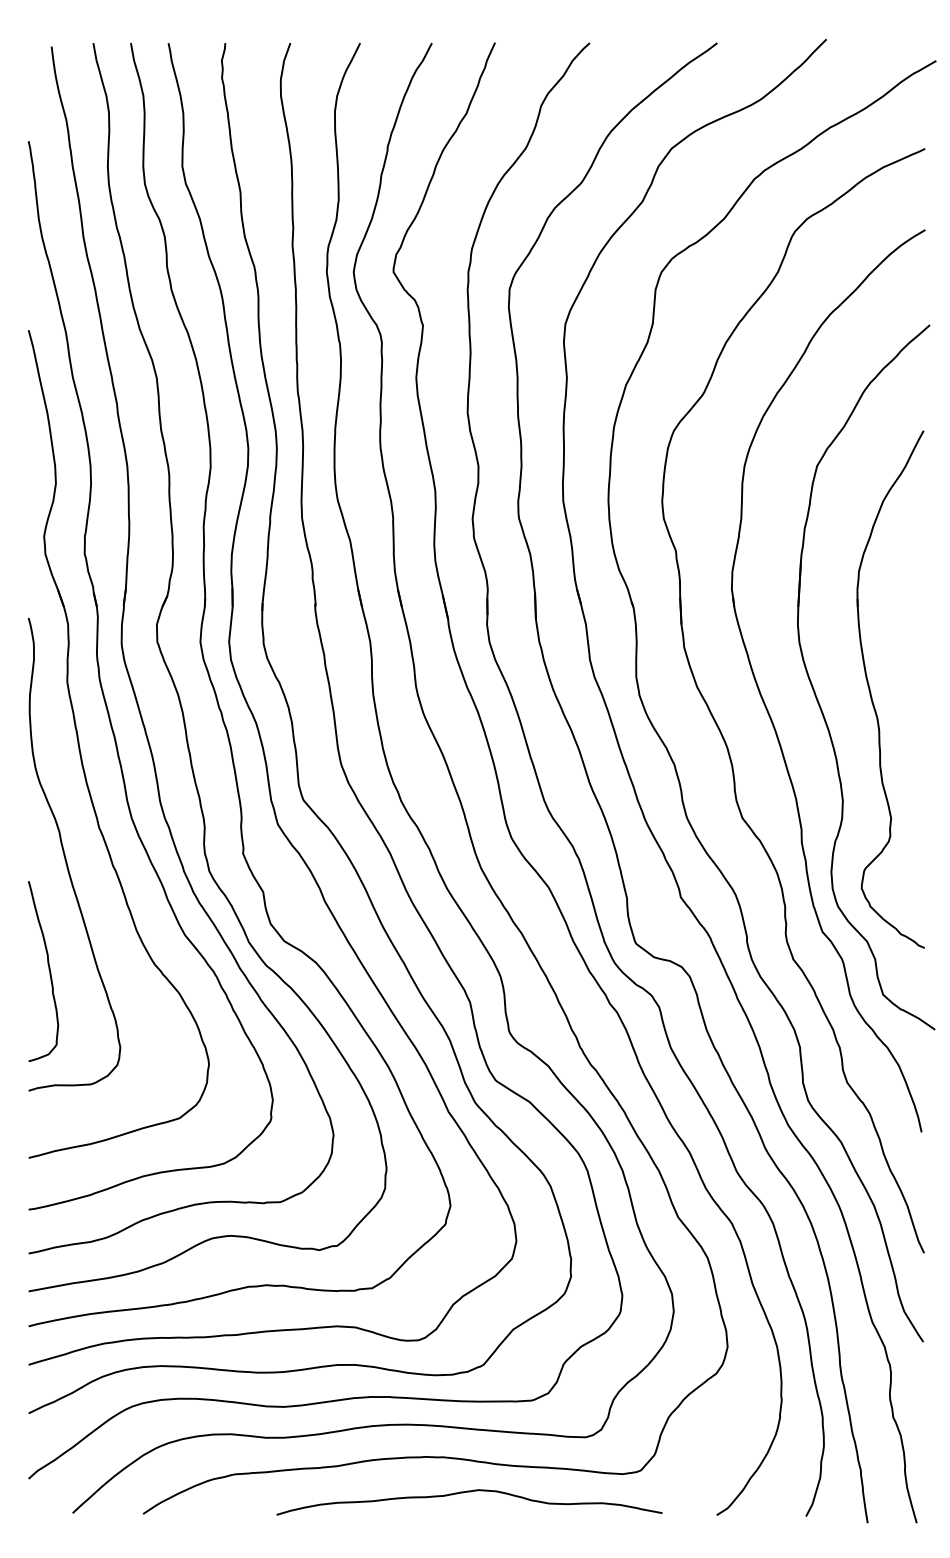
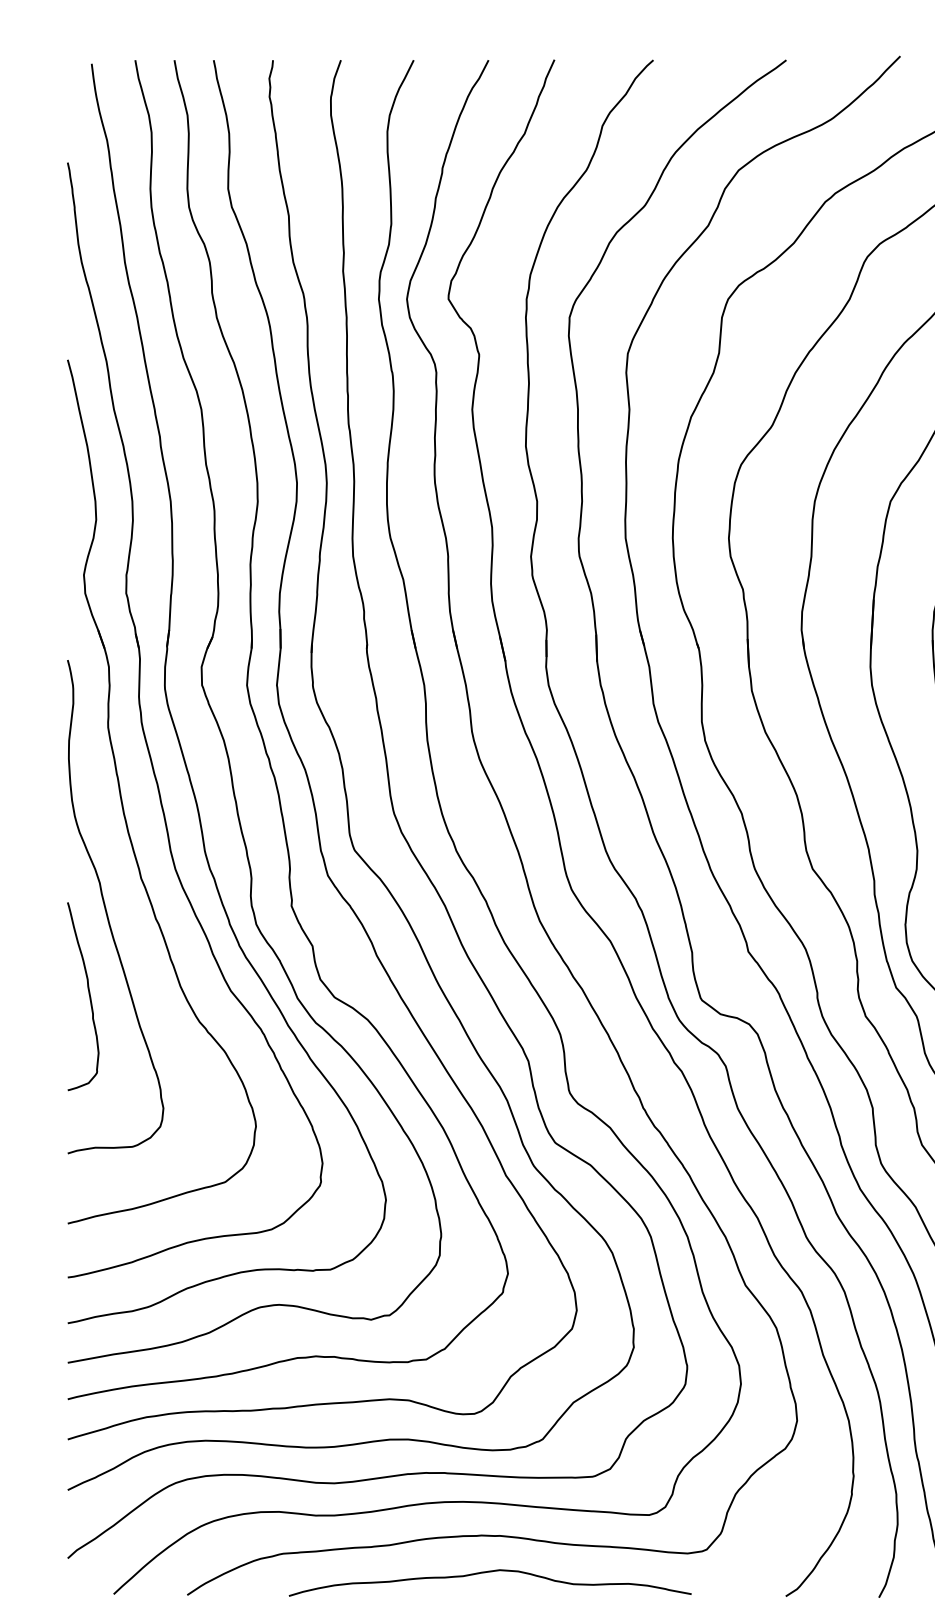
curve: (48, 969) -> (88, 994), moved
curve: (469, 1492) -> (490, 1572), moved

